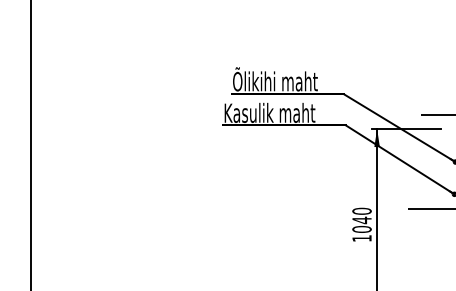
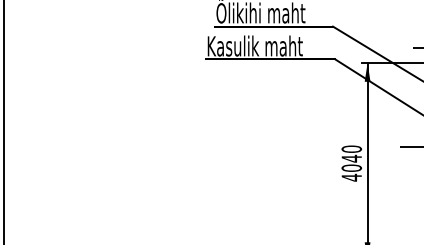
text: (361, 238) -> (351, 177), 1040 -> 4040

